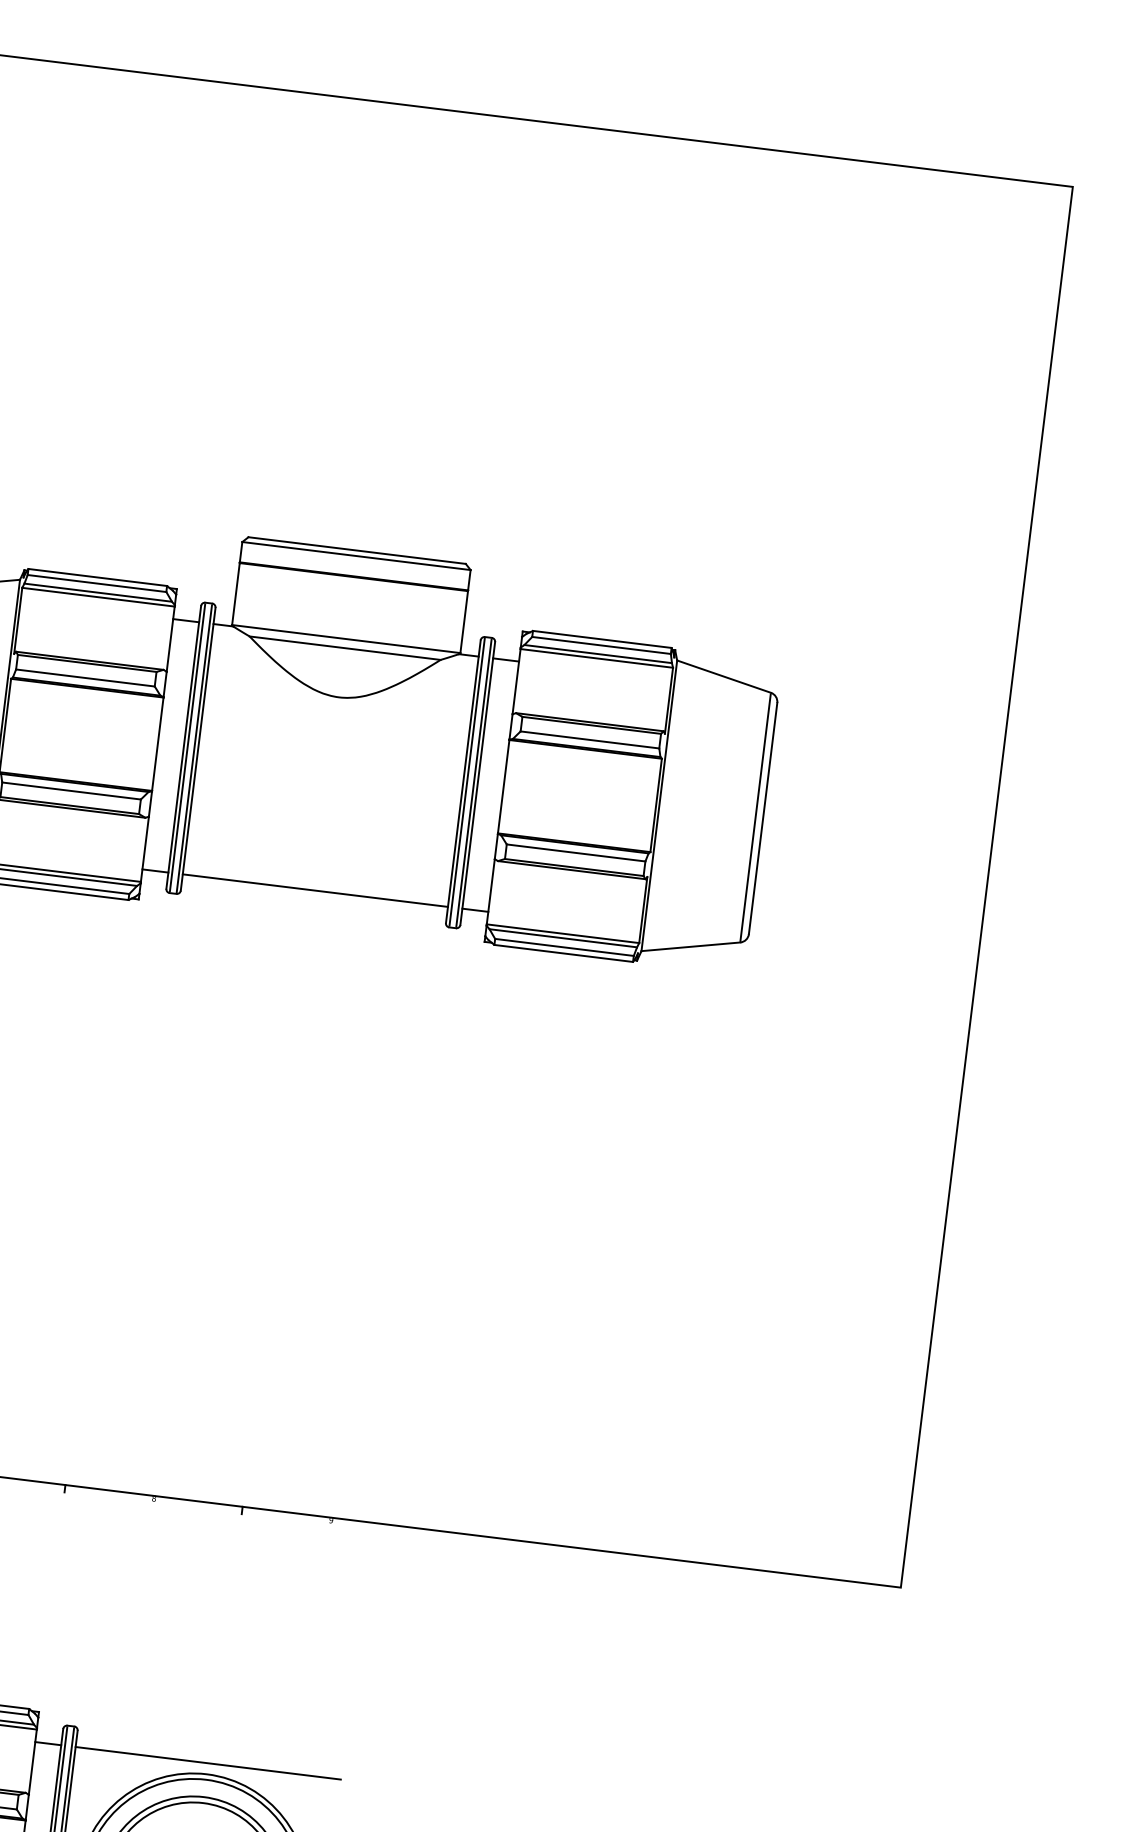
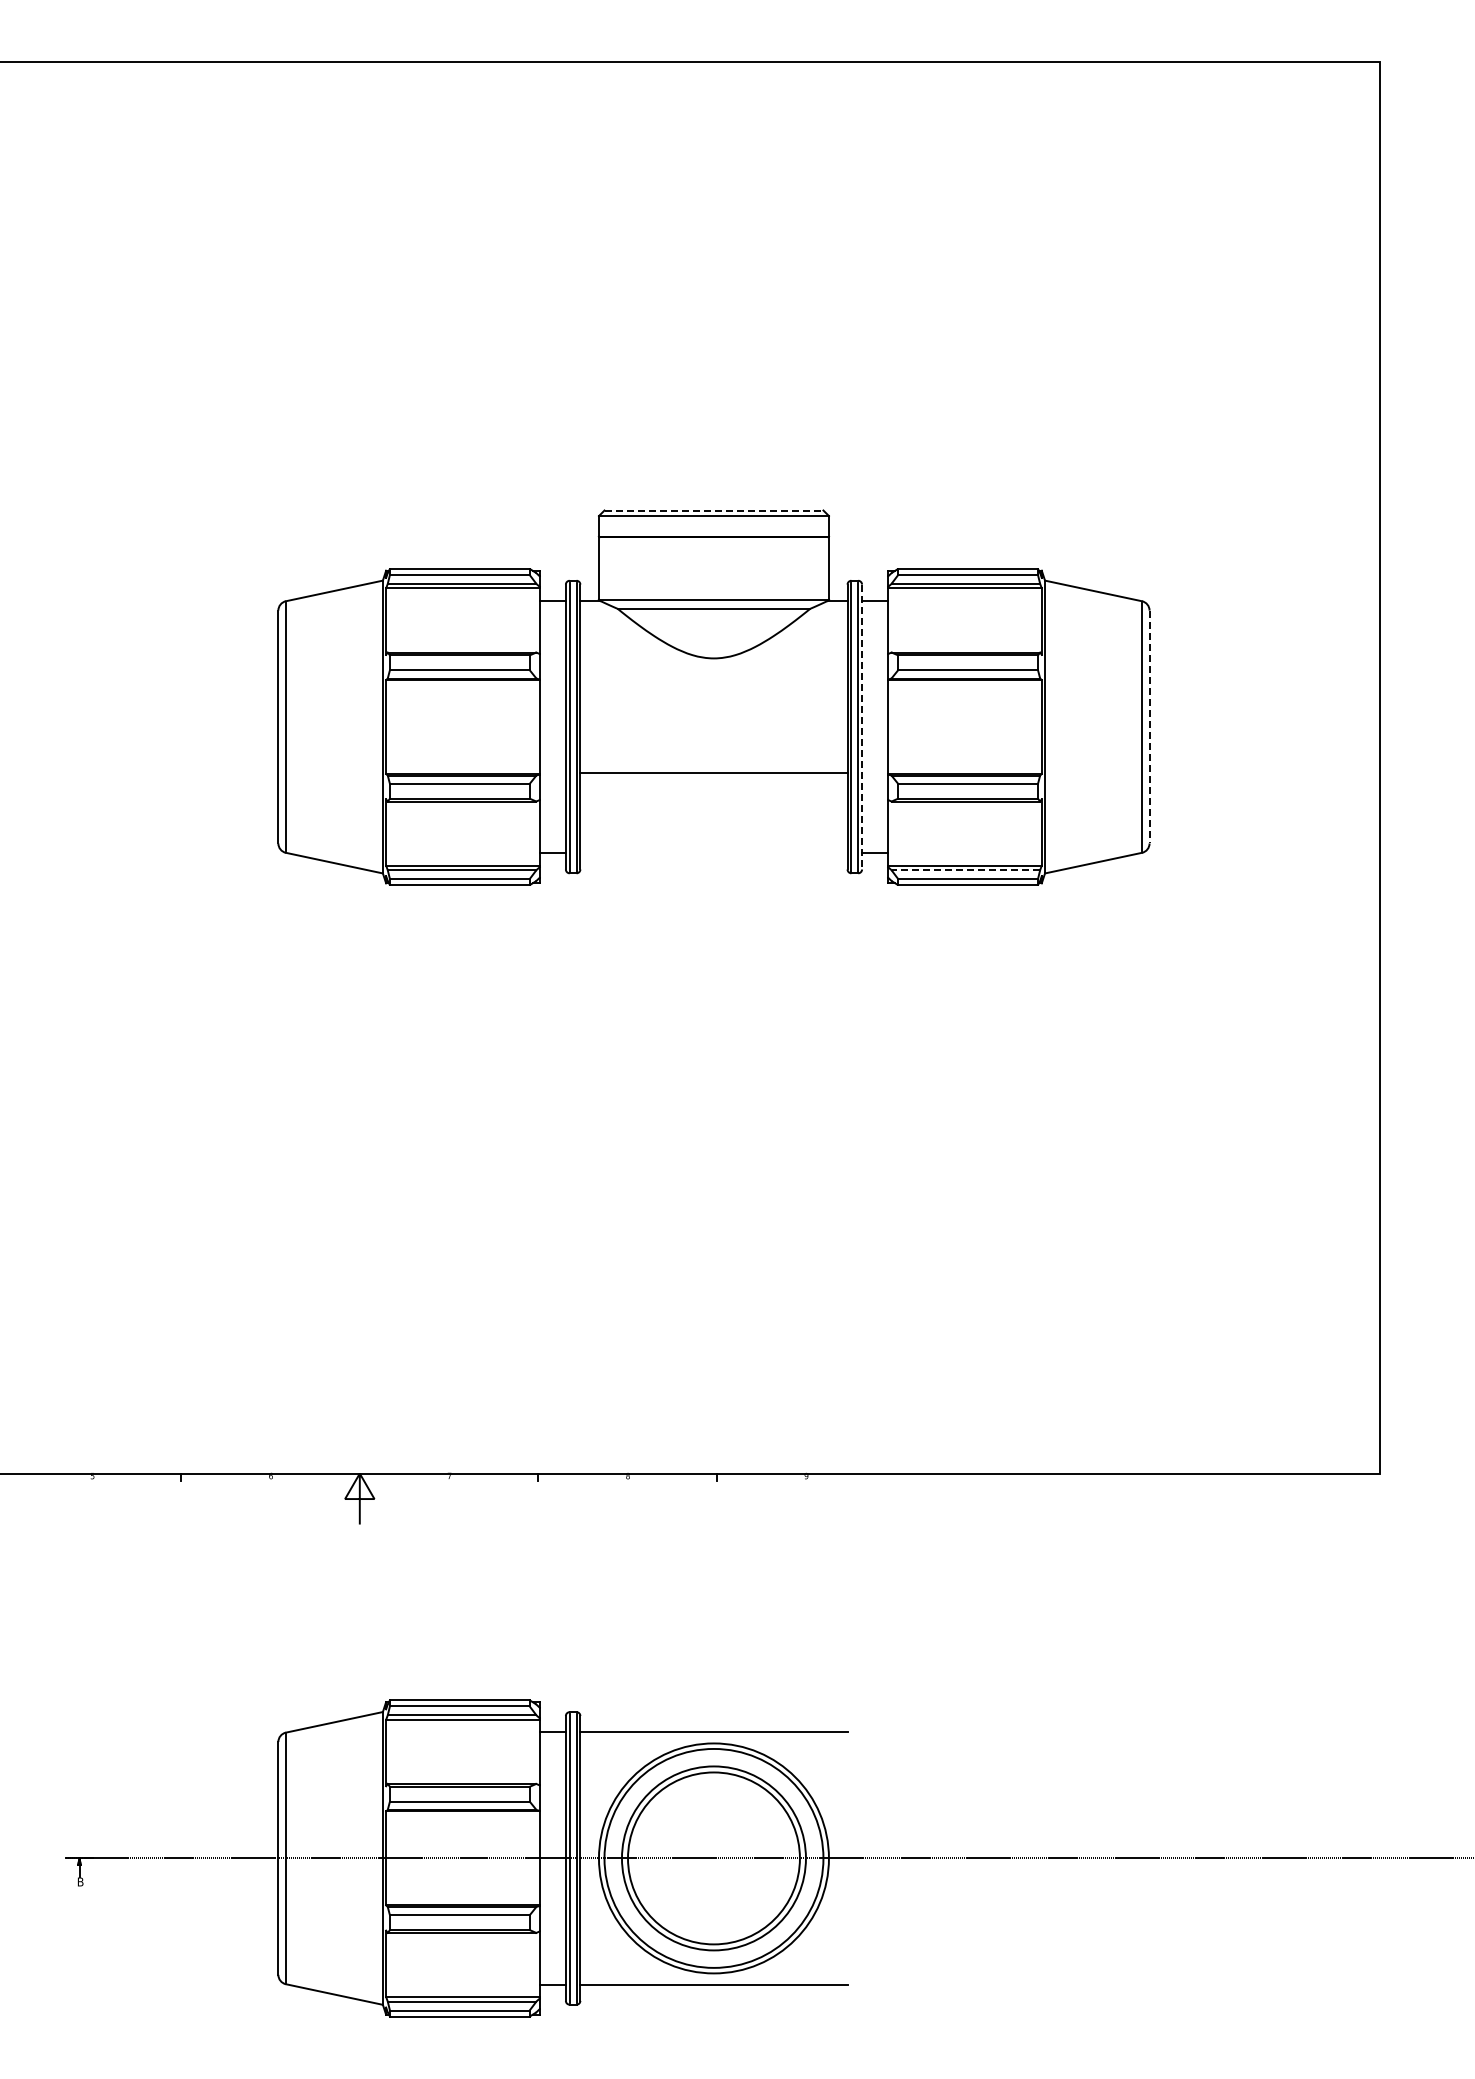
line: (357, 550) -> (714, 510), solid -> dashed
line: (478, 784) -> (862, 727), solid -> dashed
line: (762, 819) -> (1149, 727), solid -> dashed
line: (314, 890) -> (713, 773), moved
line: (562, 938) -> (965, 870), solid -> dashed

